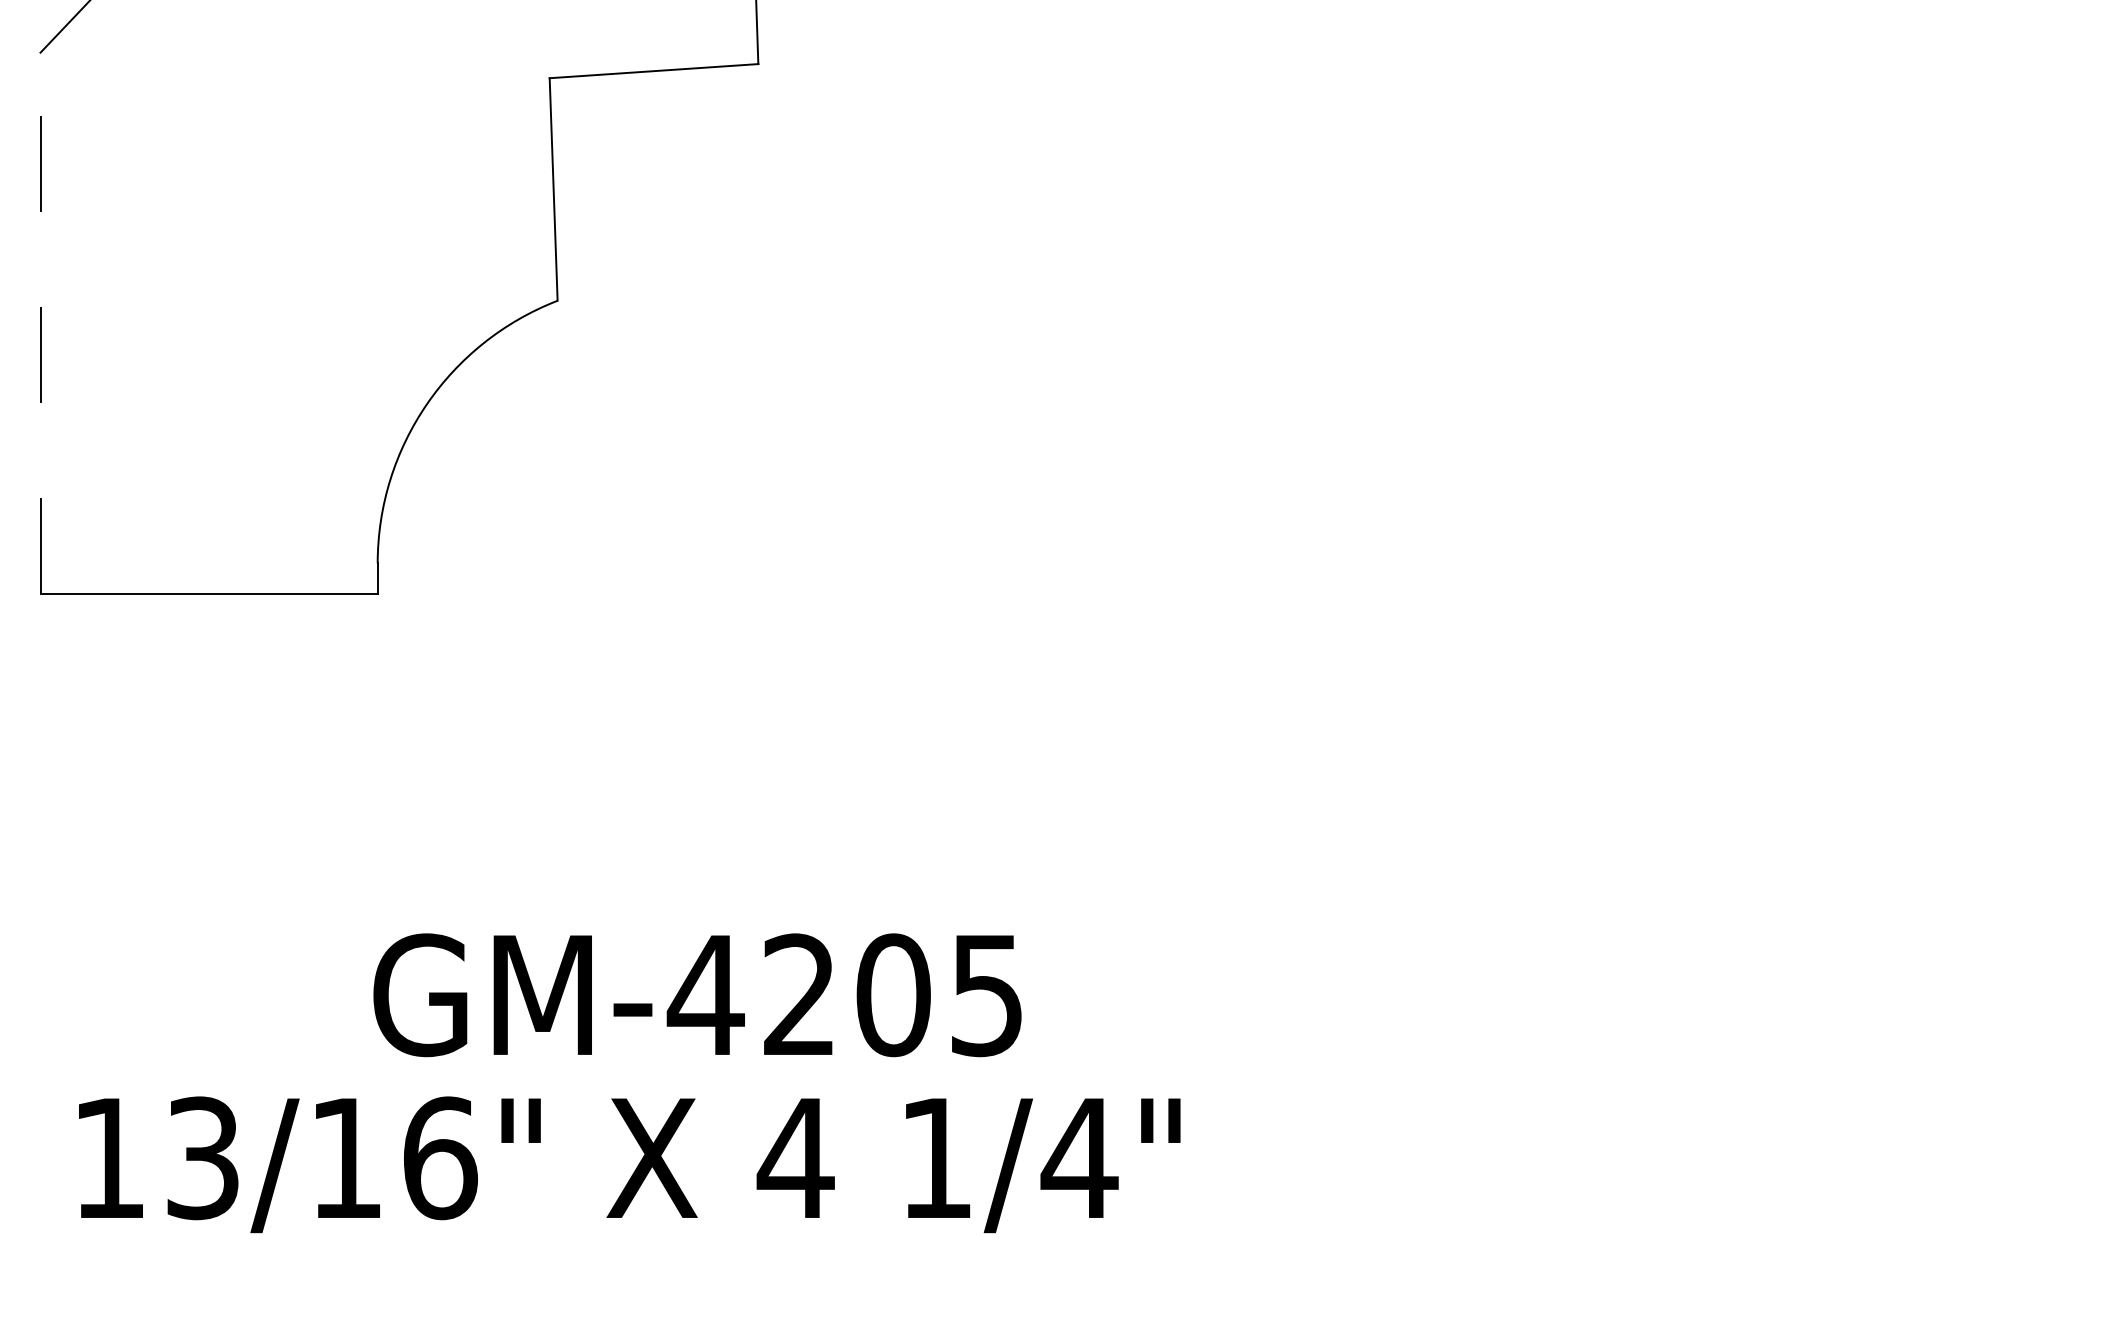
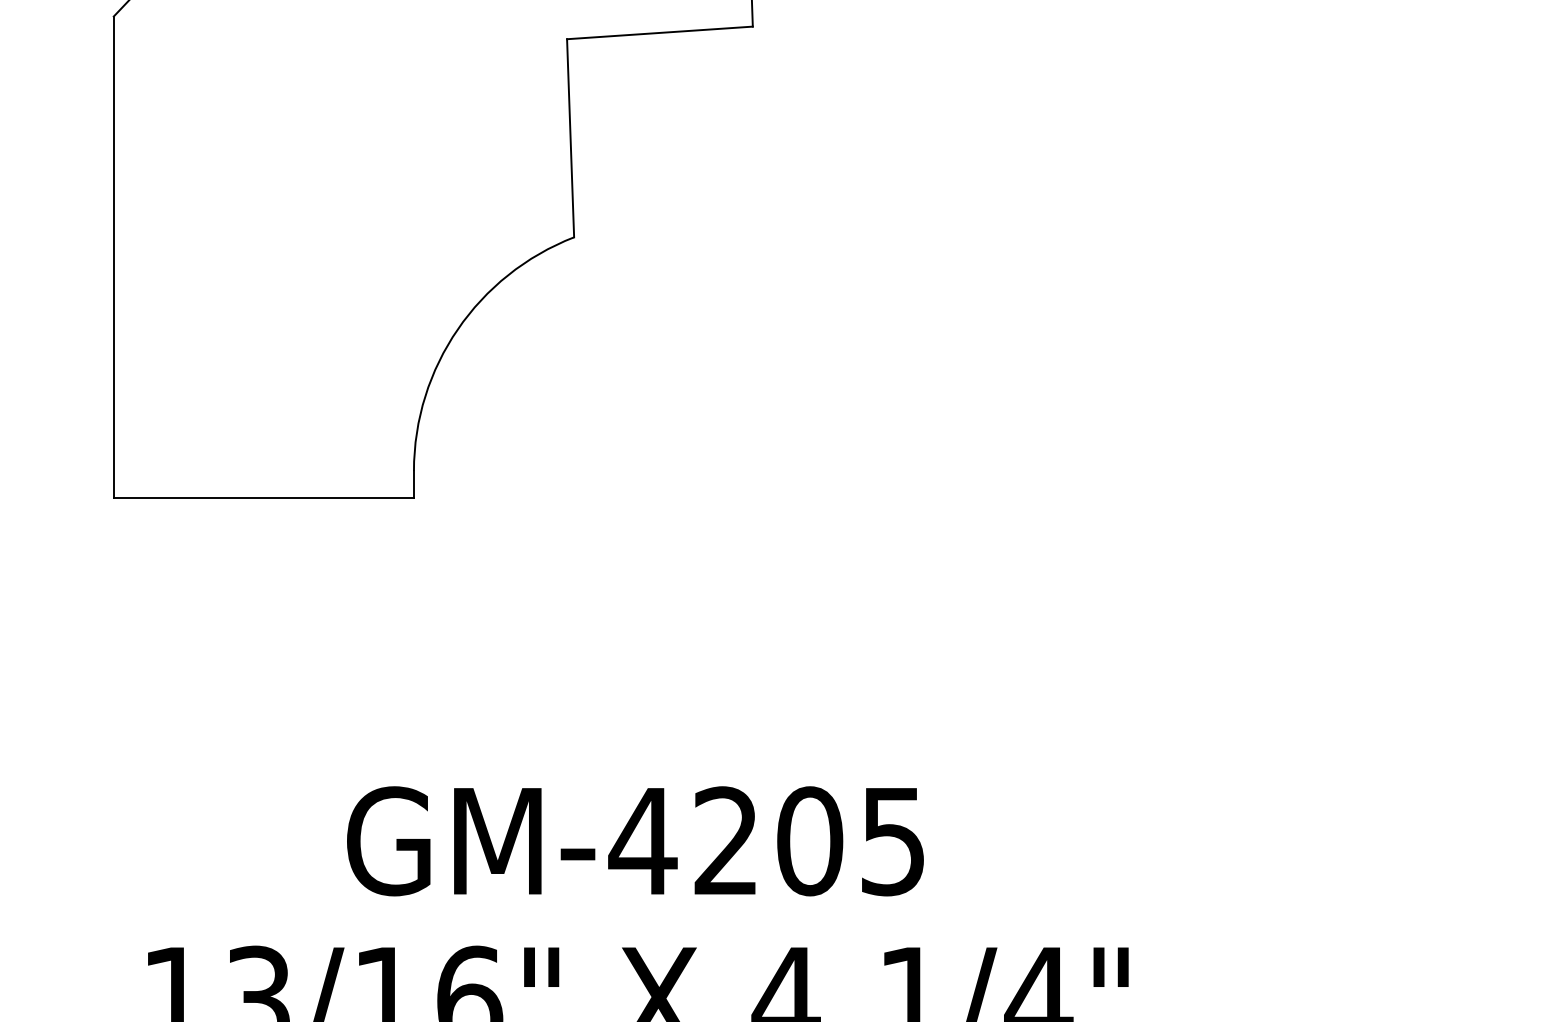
line: (40, 322) -> (113, 256), dashed -> solid
text: (697, 995) -> (635, 841), moved

